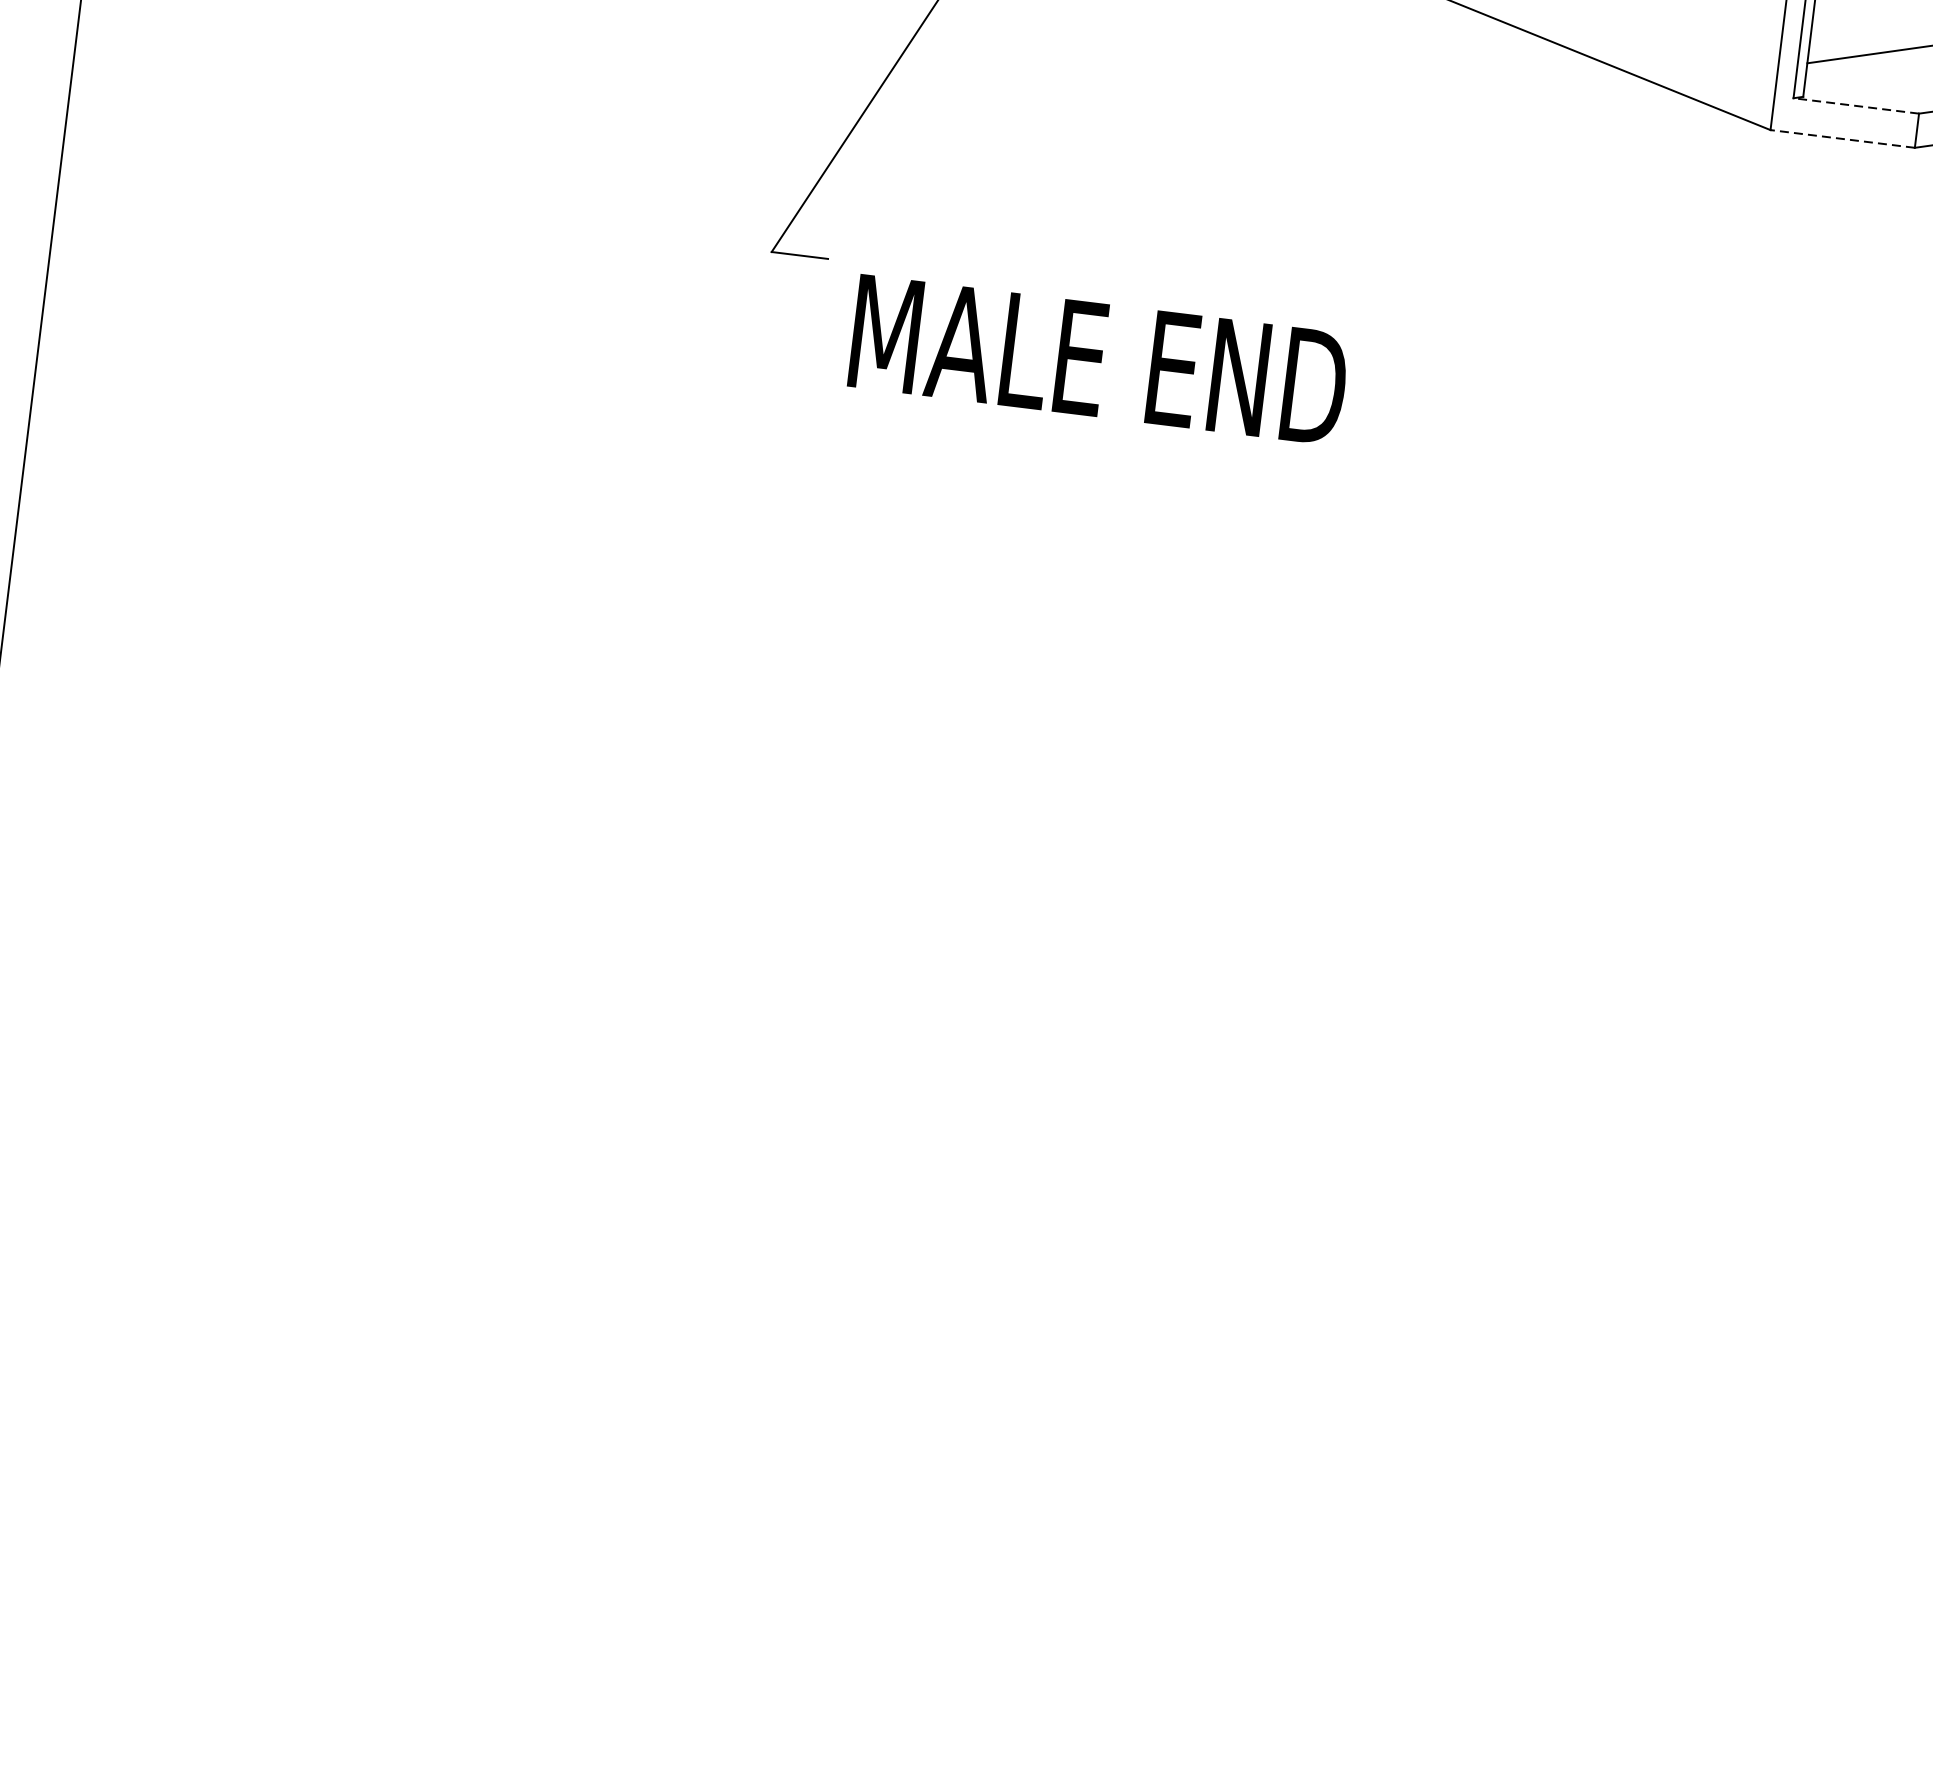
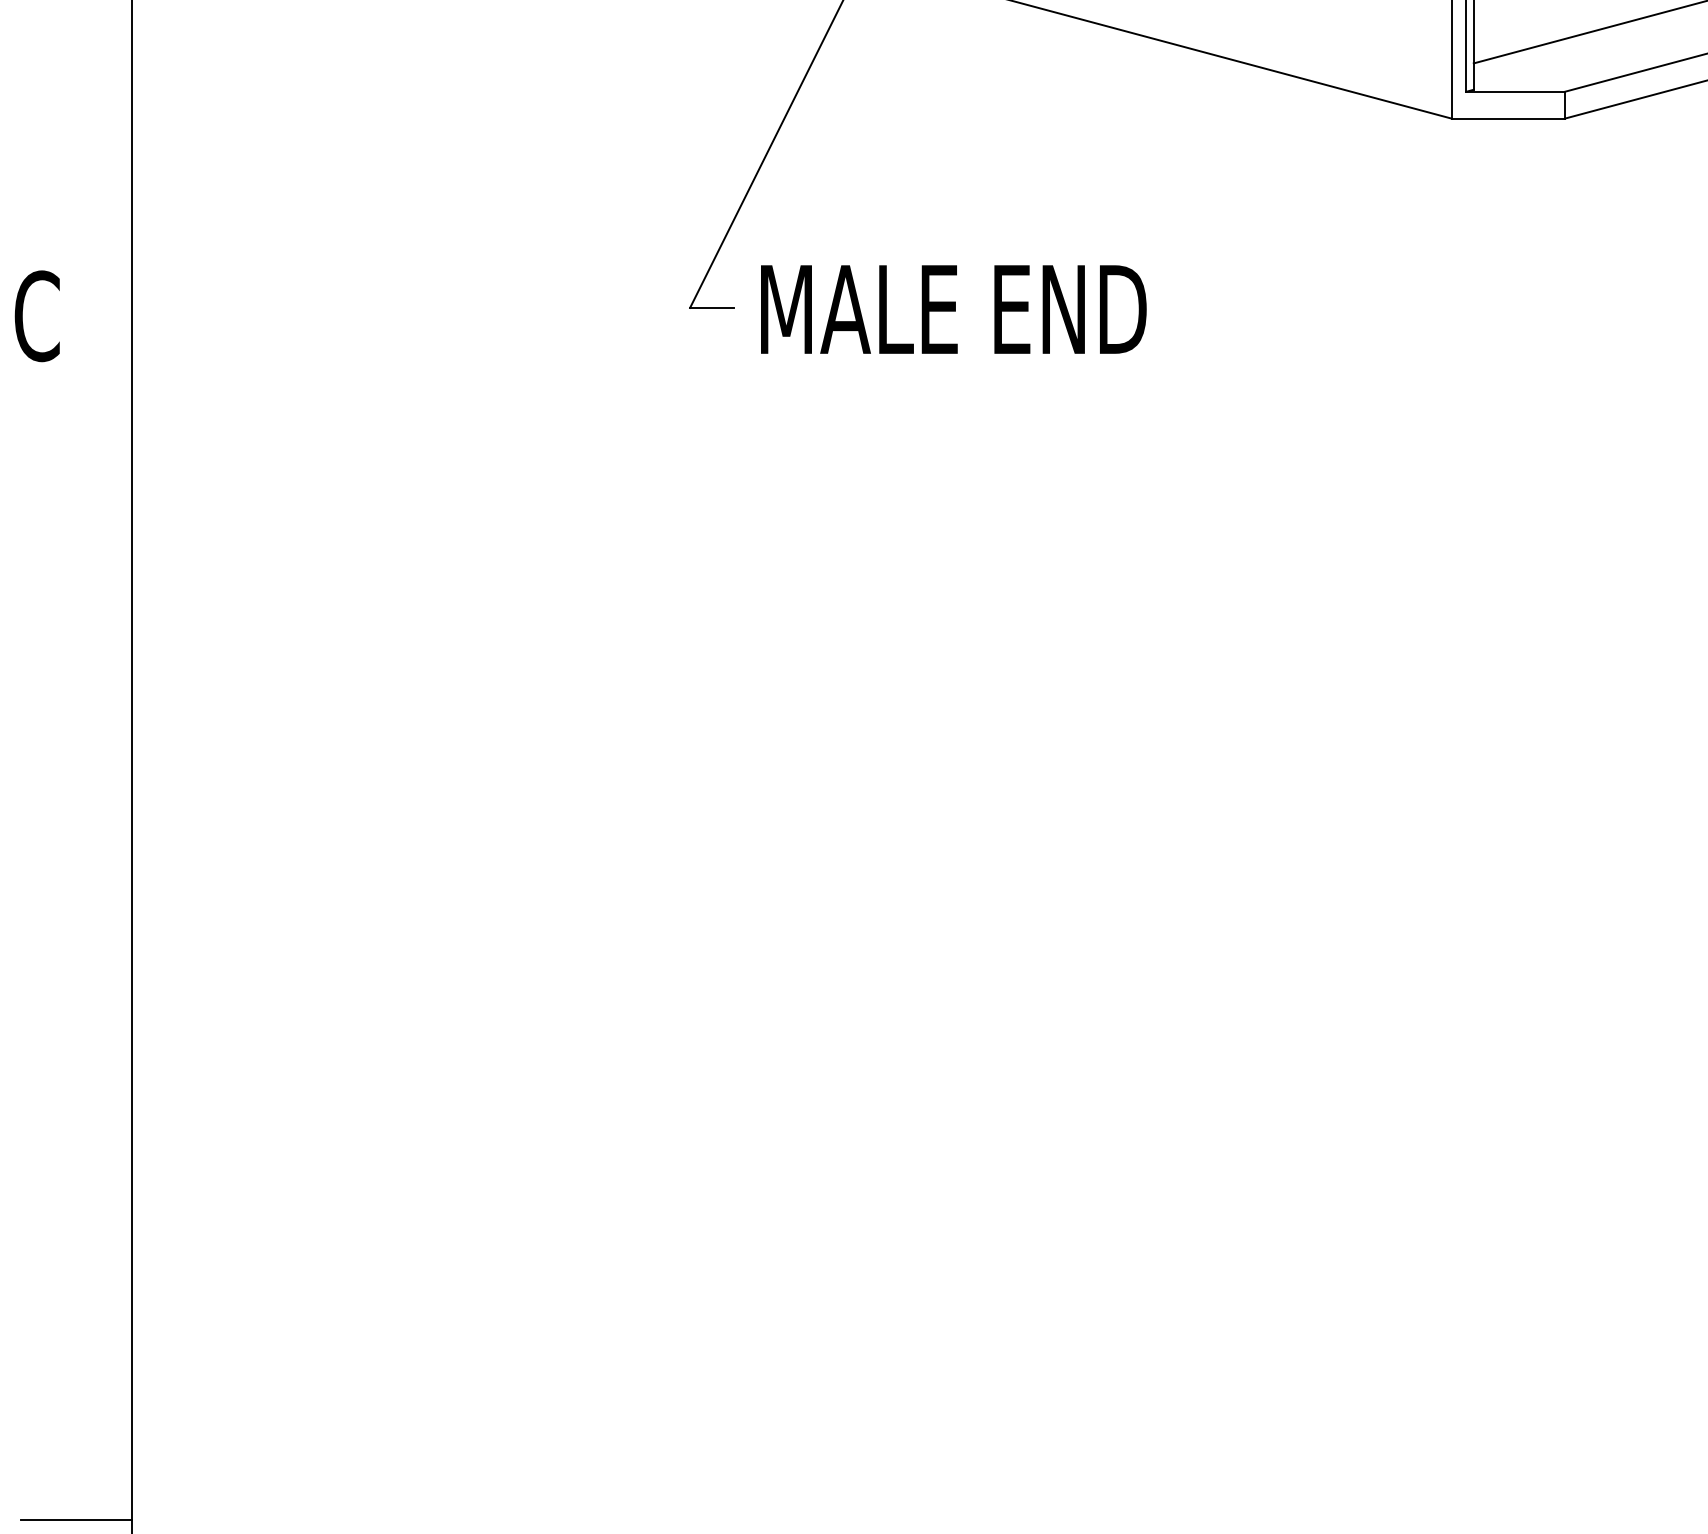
line: (1856, 105) -> (1515, 91), dashed -> solid
line: (1842, 138) -> (1508, 118), dashed -> solid
text: (1098, 360) -> (953, 309), moved

